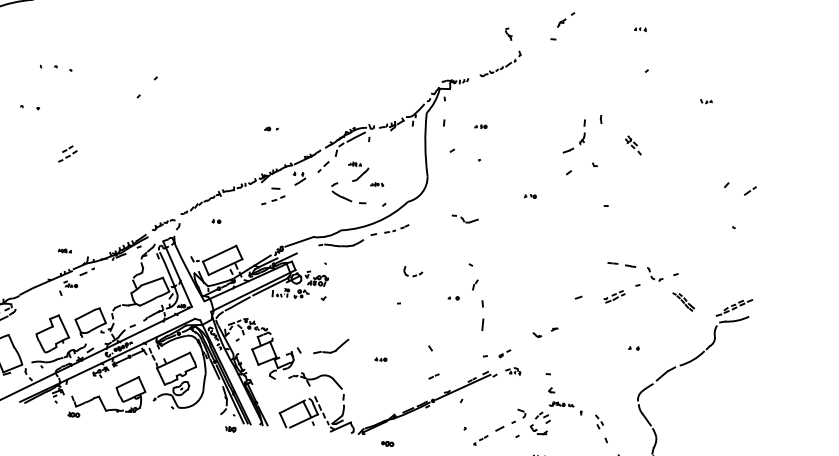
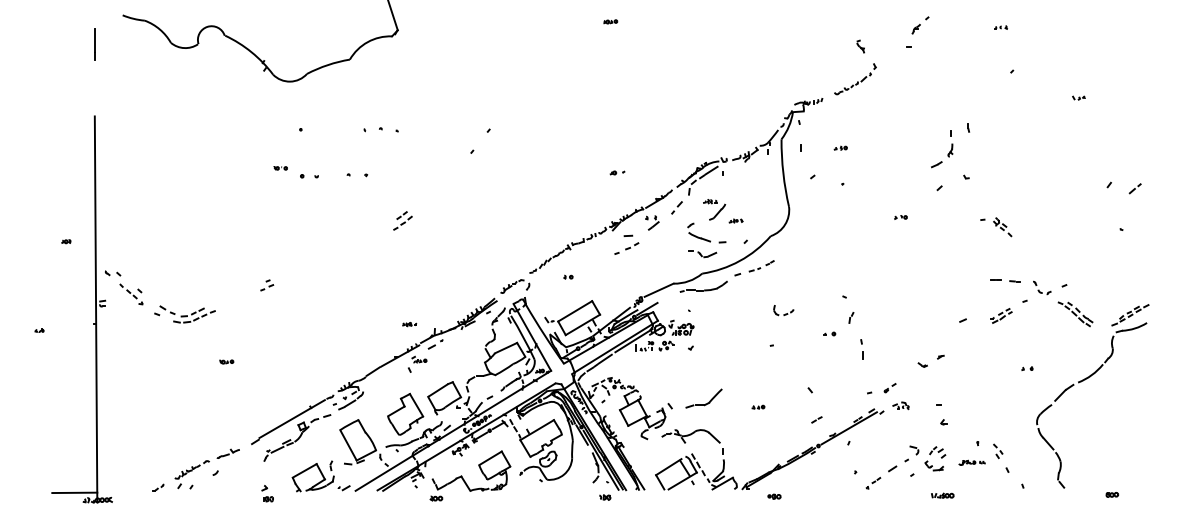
part: (633, 145) -> (1002, 227), moved
part: (464, 219) -> (702, 254), moved
part: (683, 302) -> (1075, 314), size x1.43
part: (481, 315) -> (861, 349), size x0.62
part: (561, 404) -> (971, 462), moved

